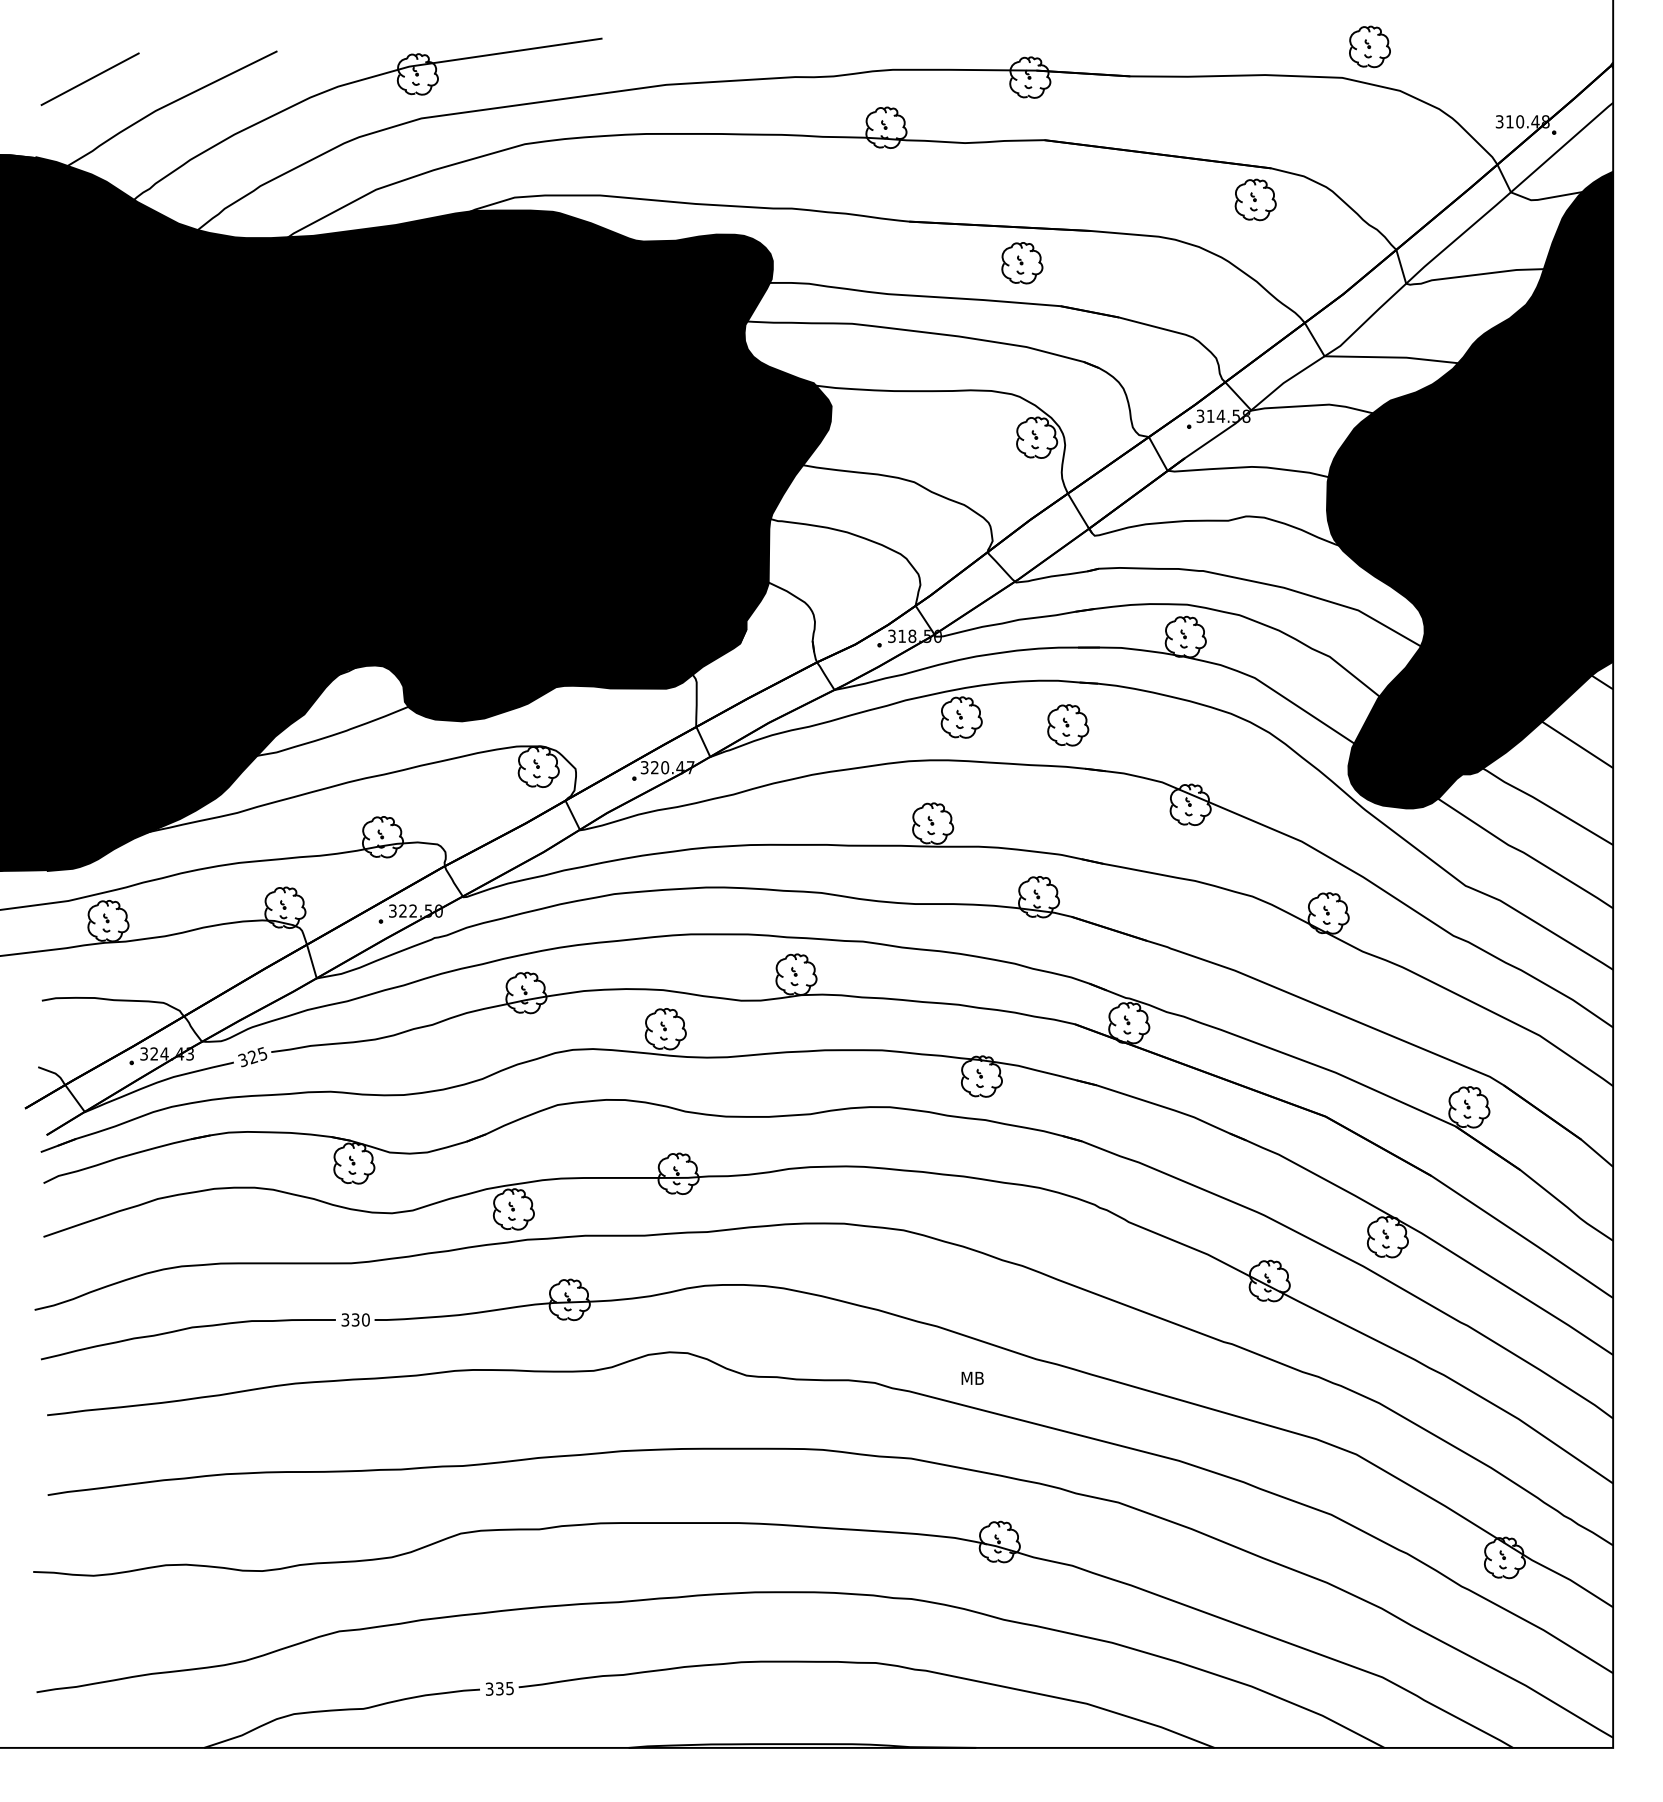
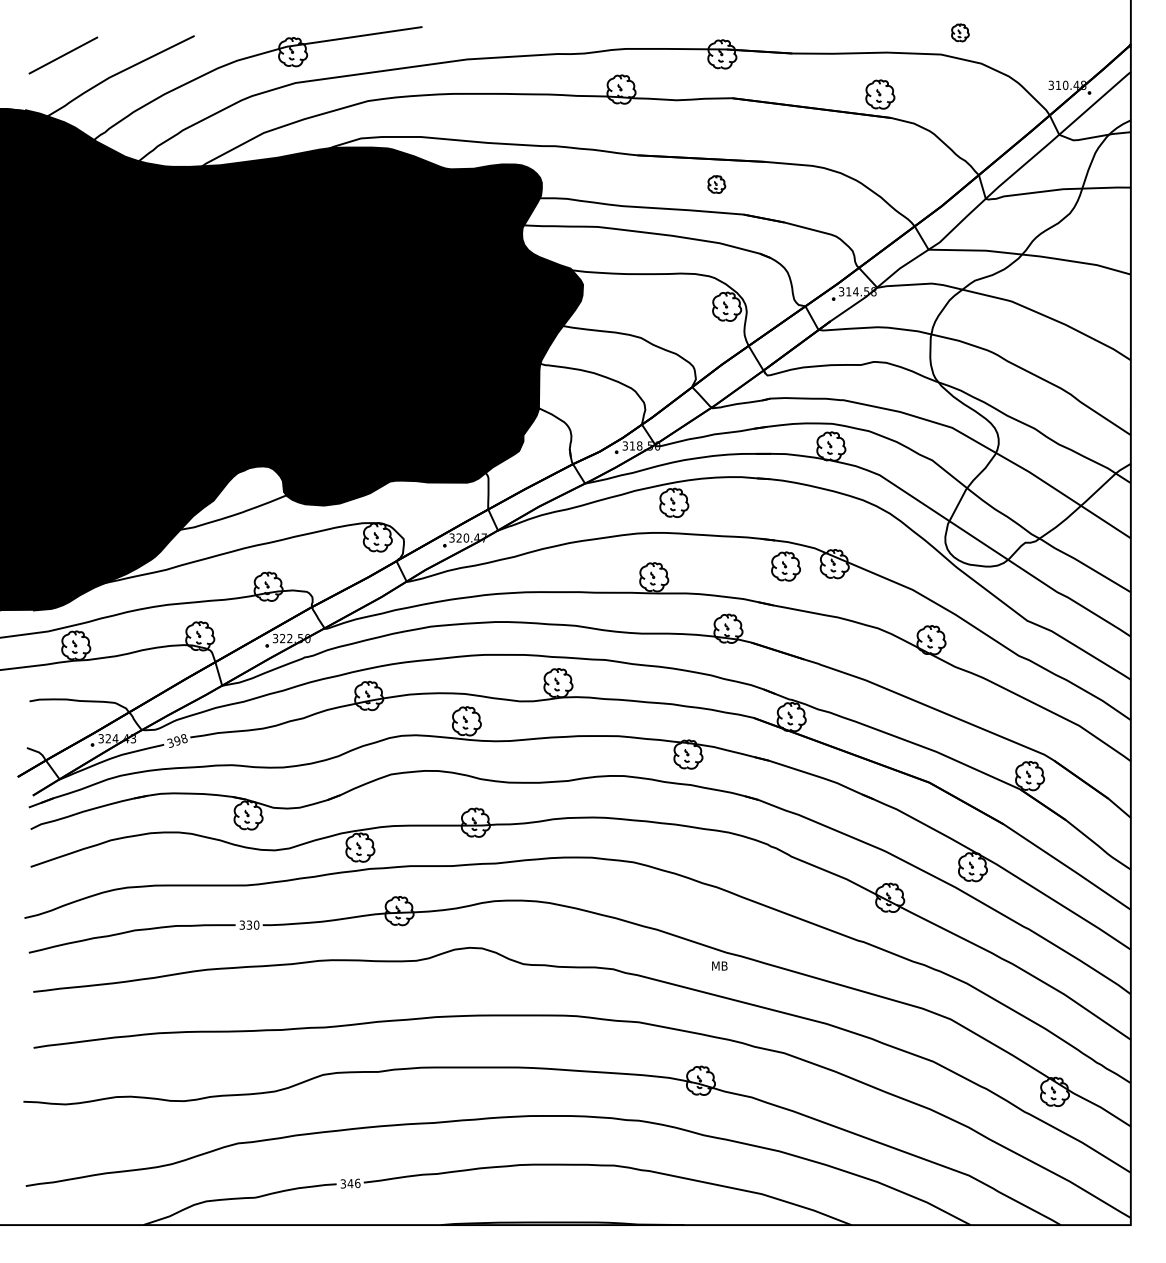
part: (1369, 46) -> (960, 32), size x0.6
part: (1255, 199) -> (880, 94), moved
part: (1022, 263) -> (716, 184), size x0.6
fill: (1469, 489) -> (1030, 343), removed
part: (1068, 725) -> (786, 566), moved
text: (257, 1055) -> (180, 739), 325 -> 398
text: (972, 1377) -> (719, 965), moved
text: (504, 1688) -> (353, 1183), 335 -> 346

